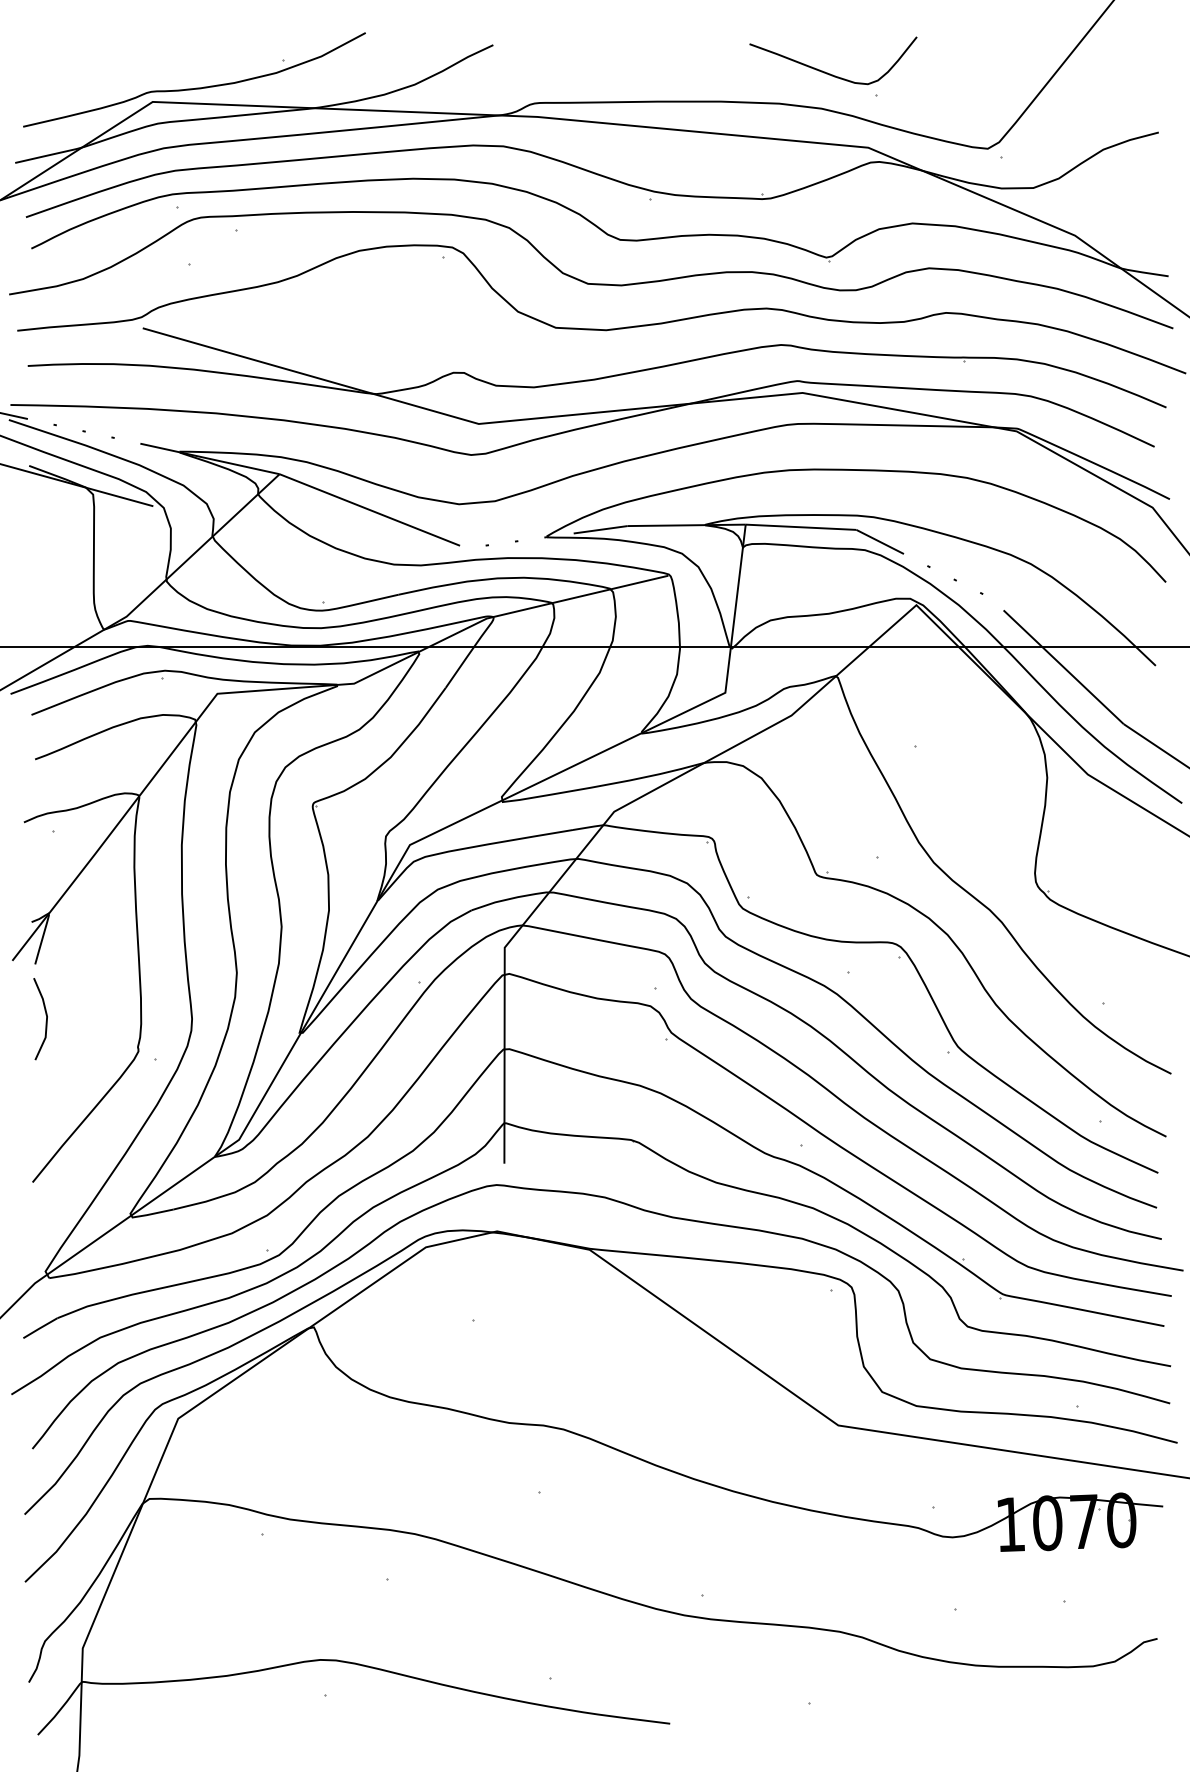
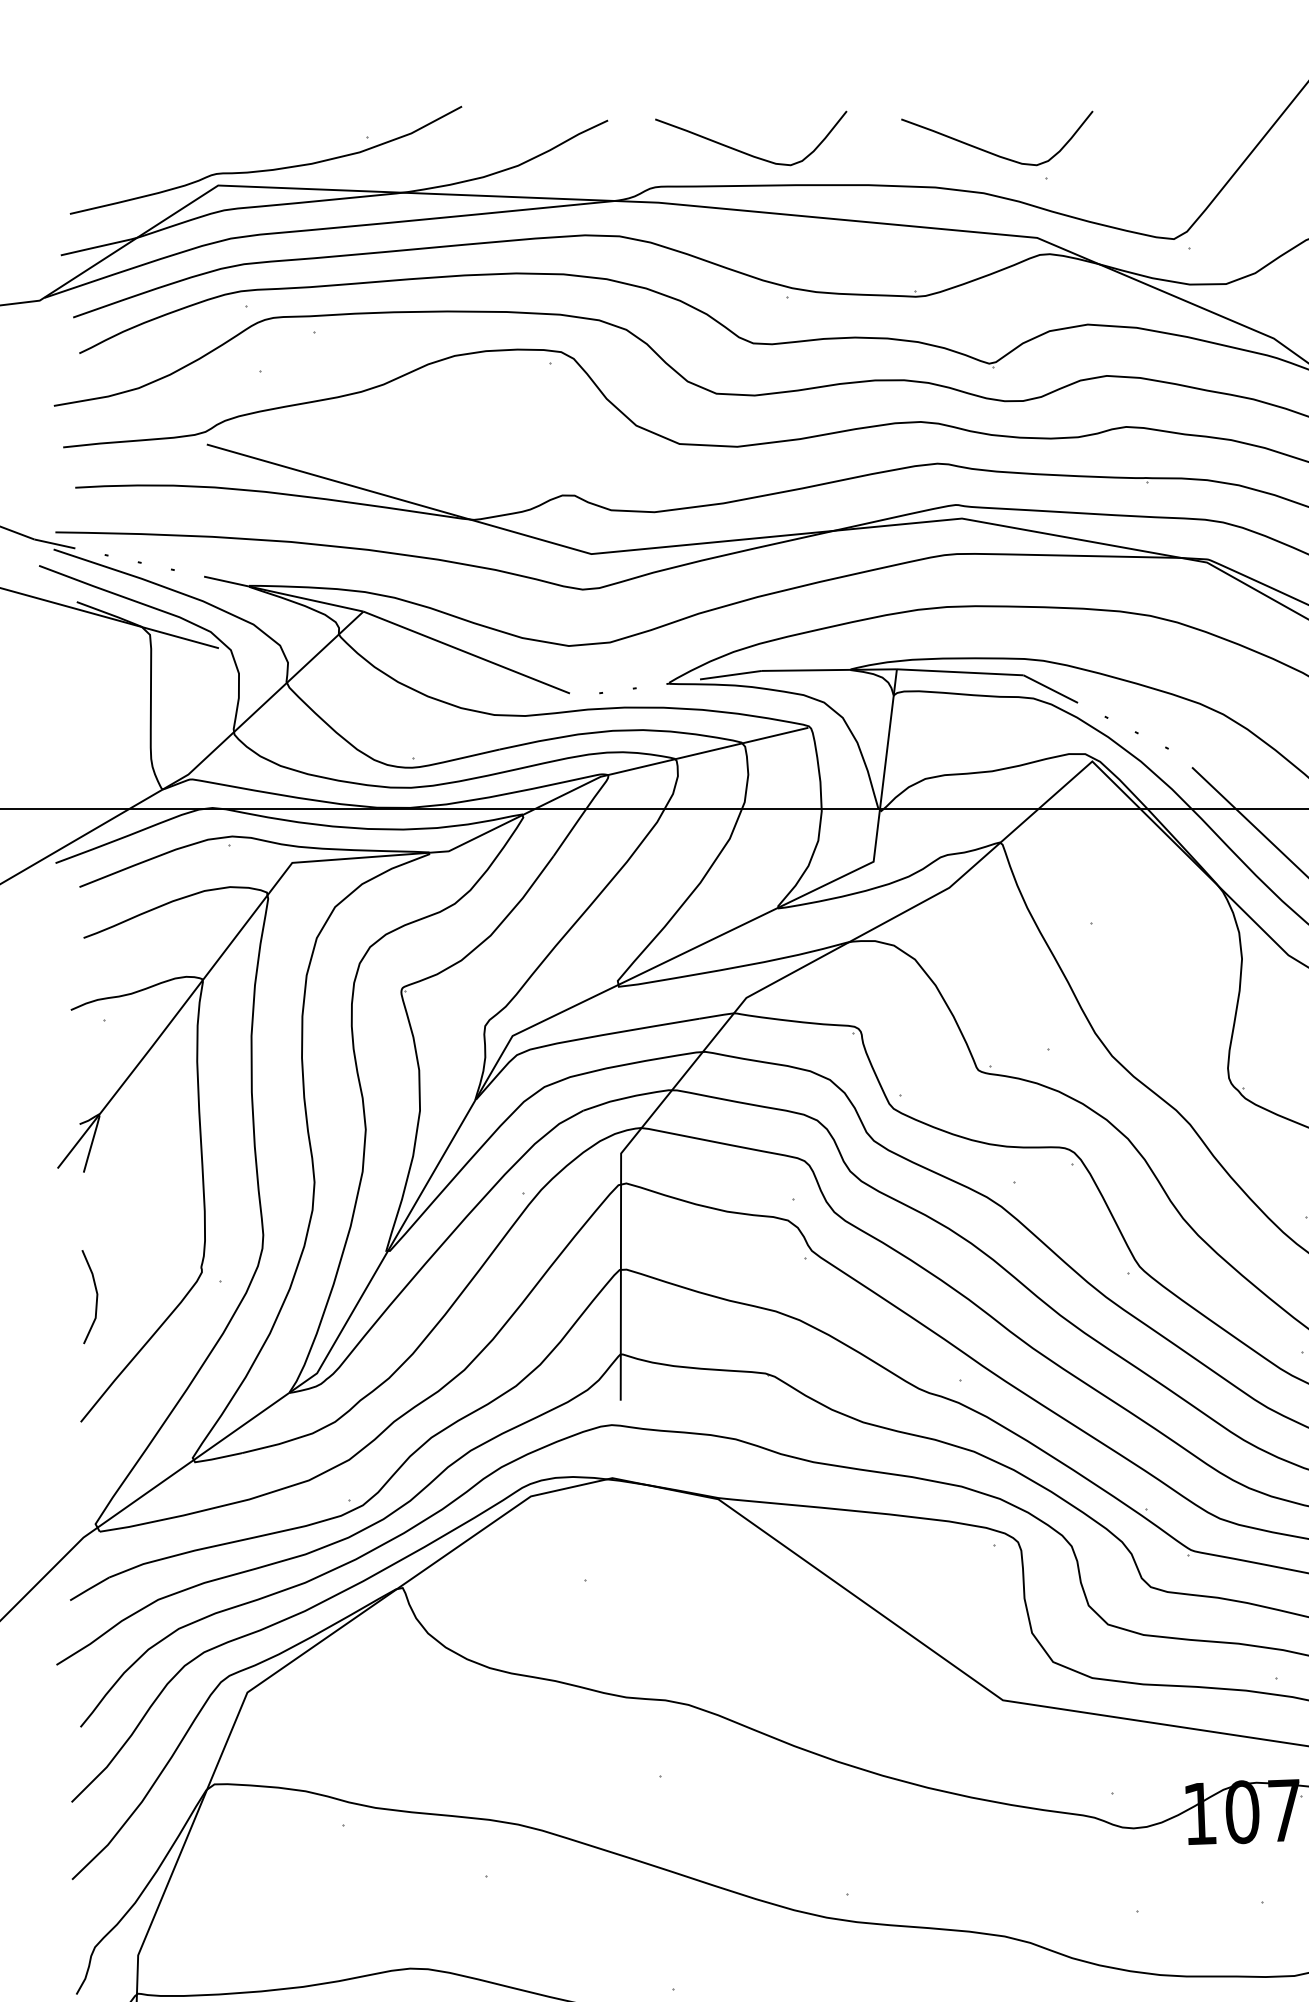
curve: (615, 73) -> (747, 152), added
line: (45, 1021) -> (95, 1299), moved

